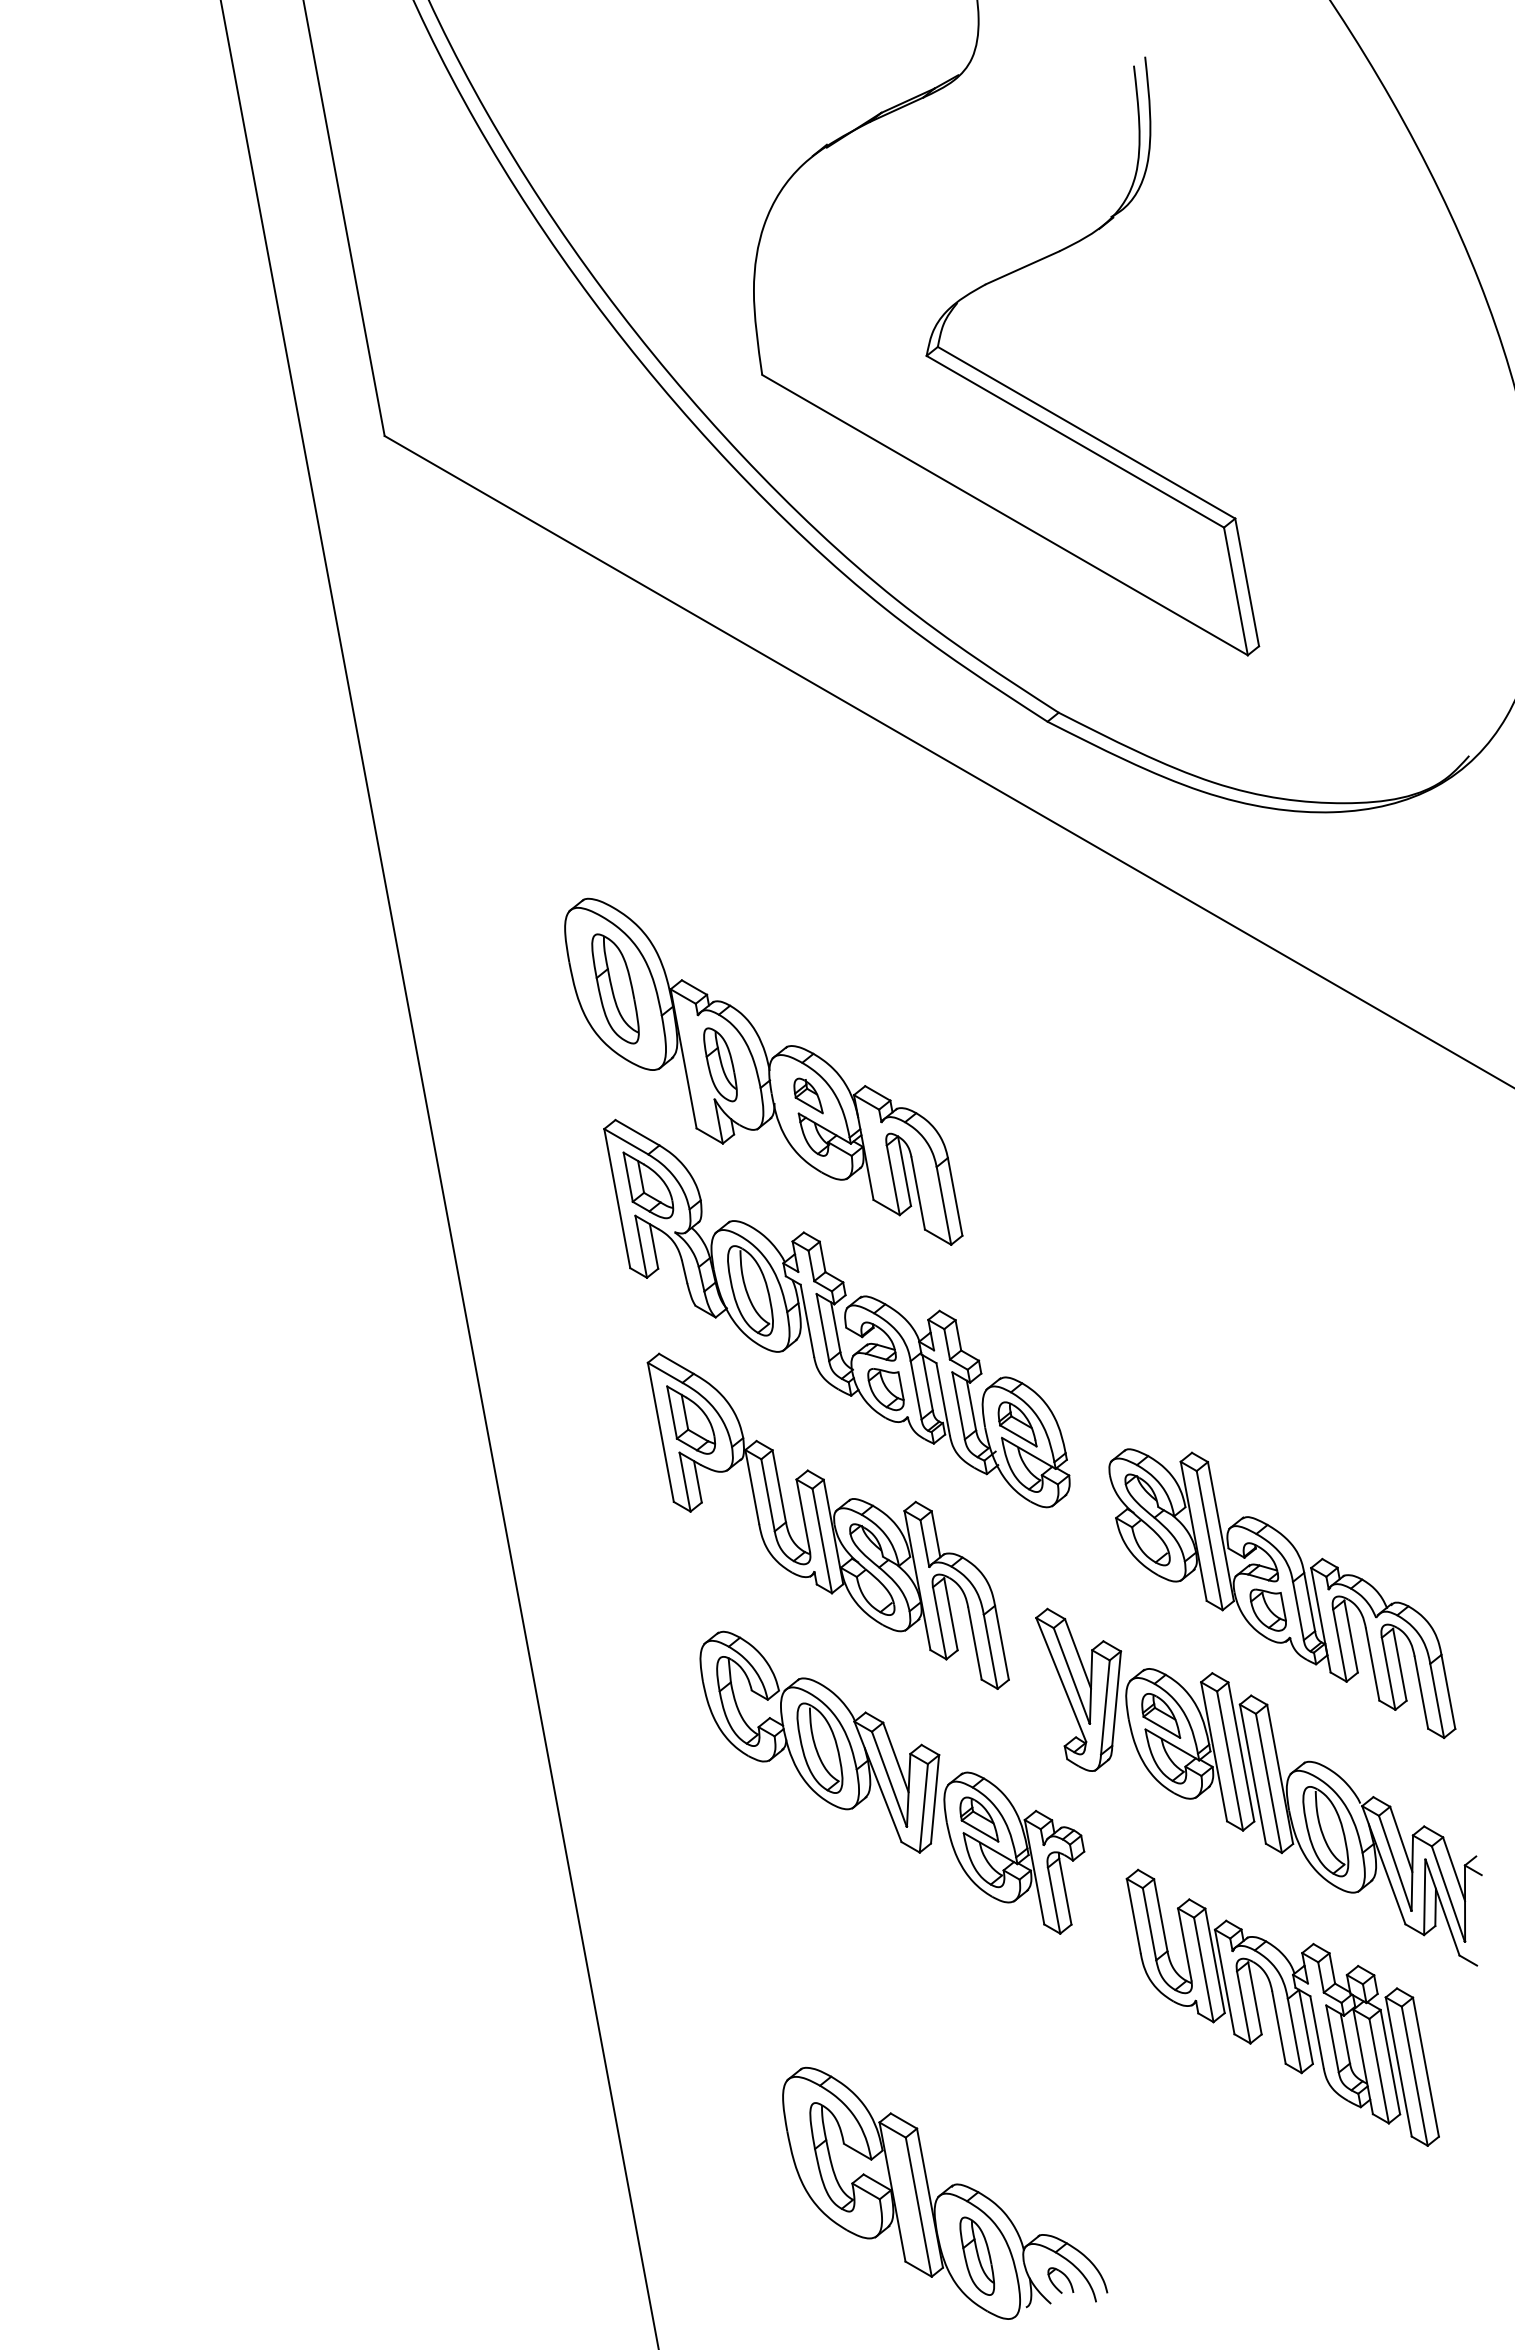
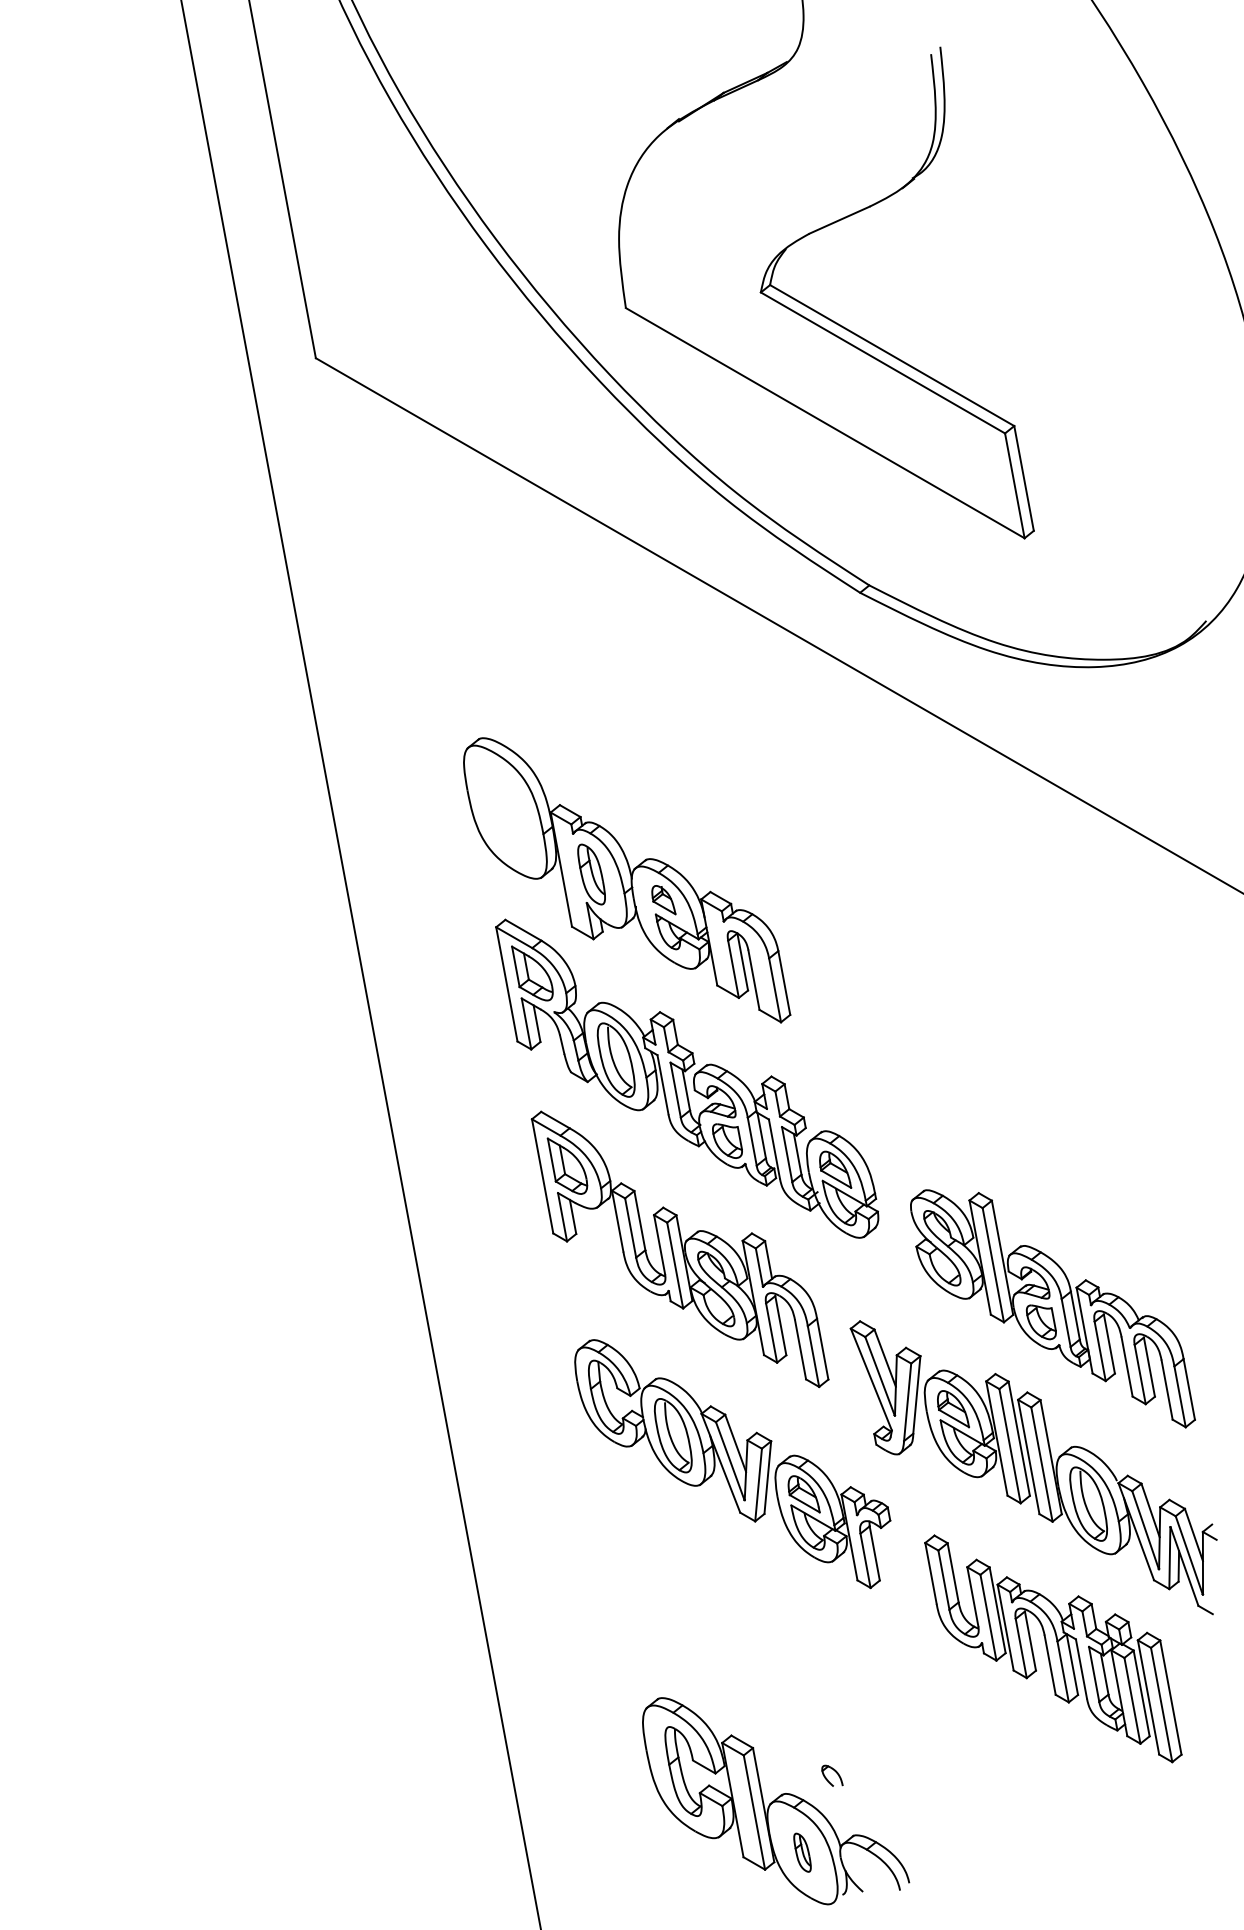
part: (615, 988) -> (505, 811), removed
part: (977, 2255) -> (802, 1852), size x0.6
part: (1060, 2280) -> (832, 1775), moved

